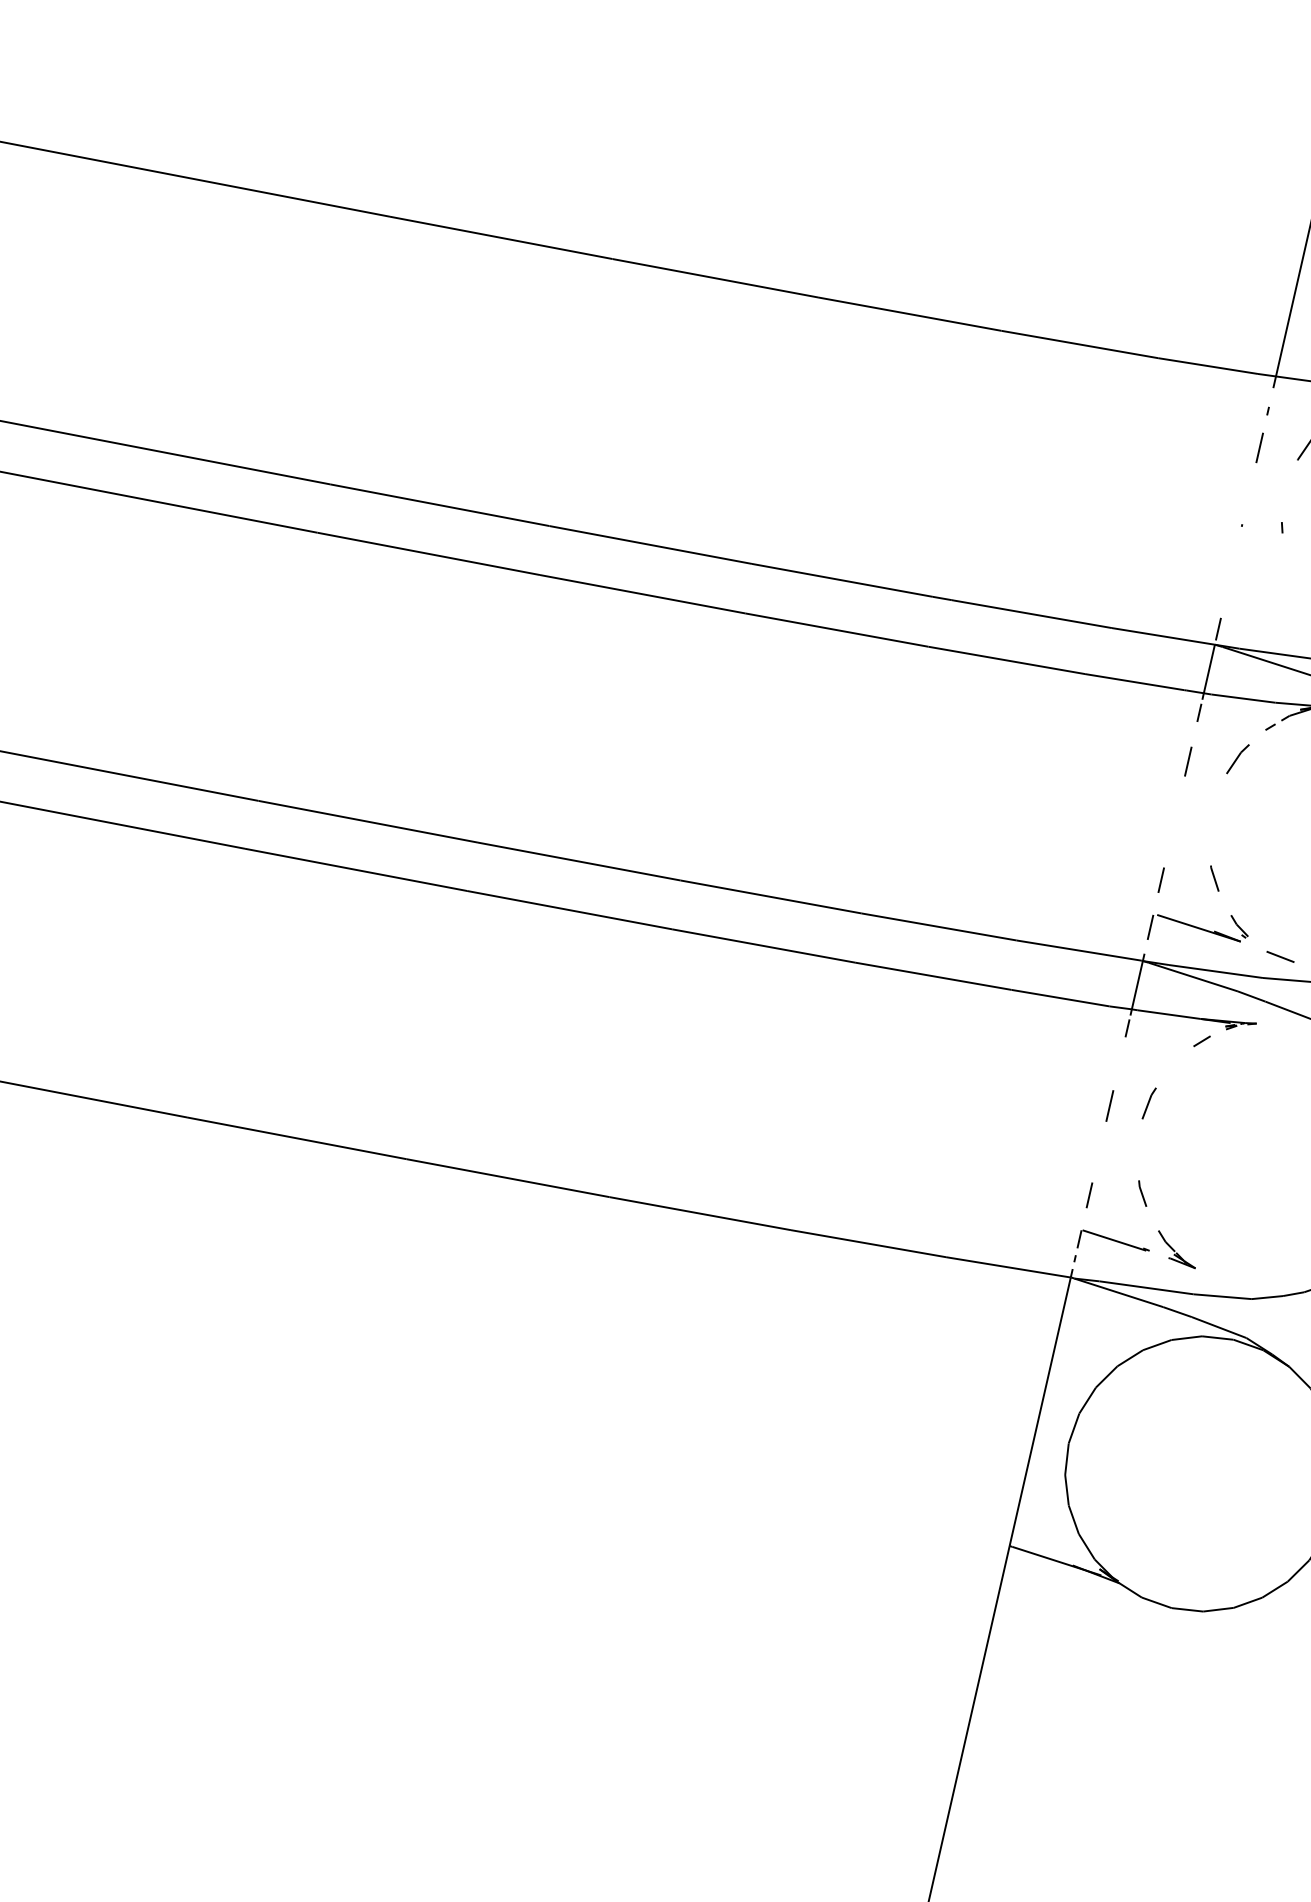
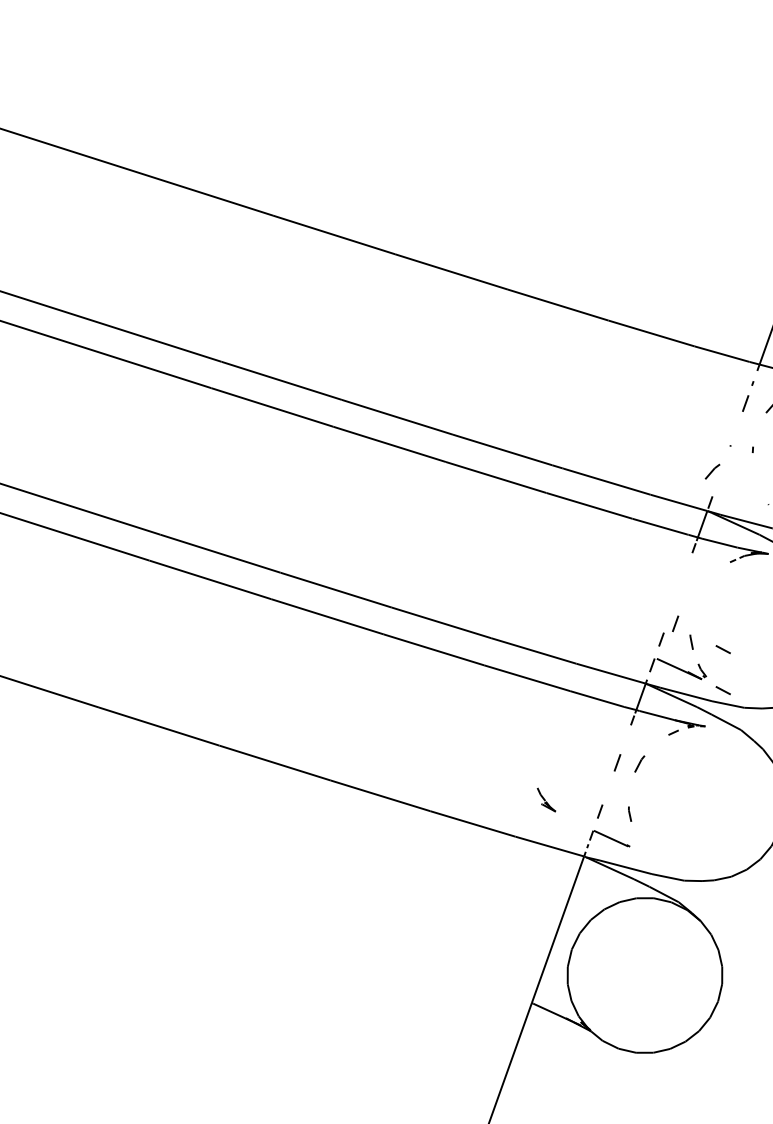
line: (1237, 758) -> (712, 471), moved
line: (1188, 761) -> (675, 623), moved
line: (1270, 884) -> (722, 649), added
part: (1176, 1248) -> (546, 799), moved

